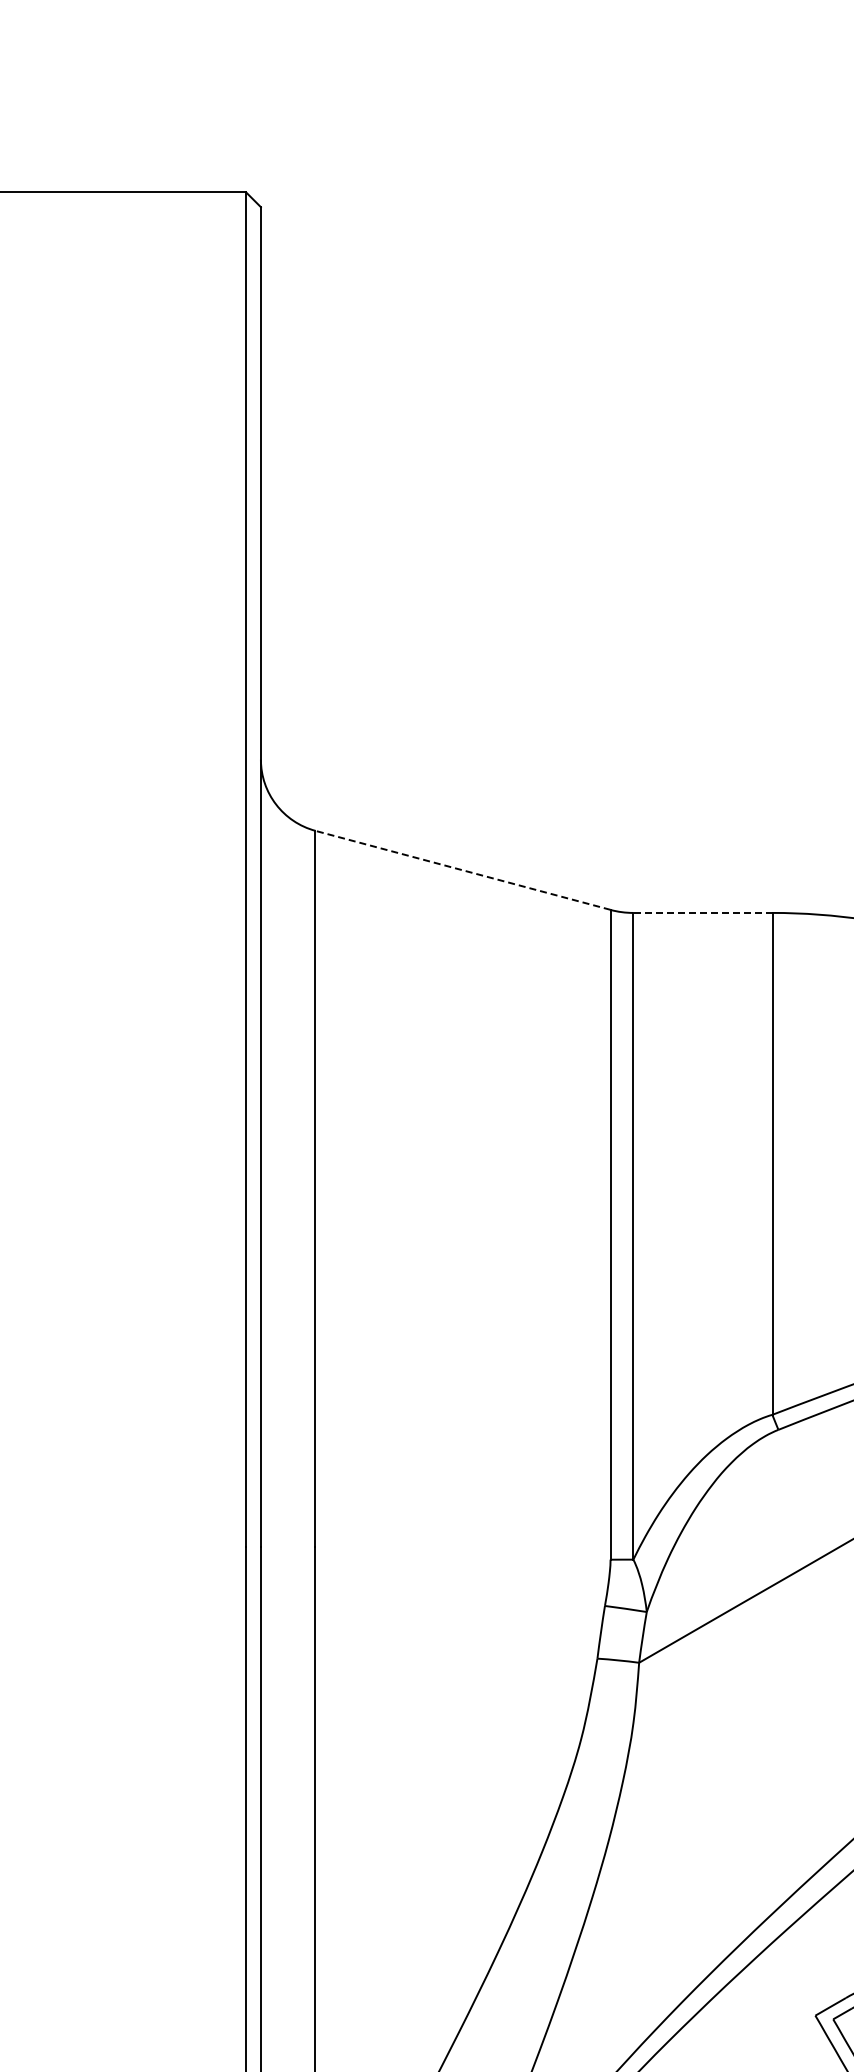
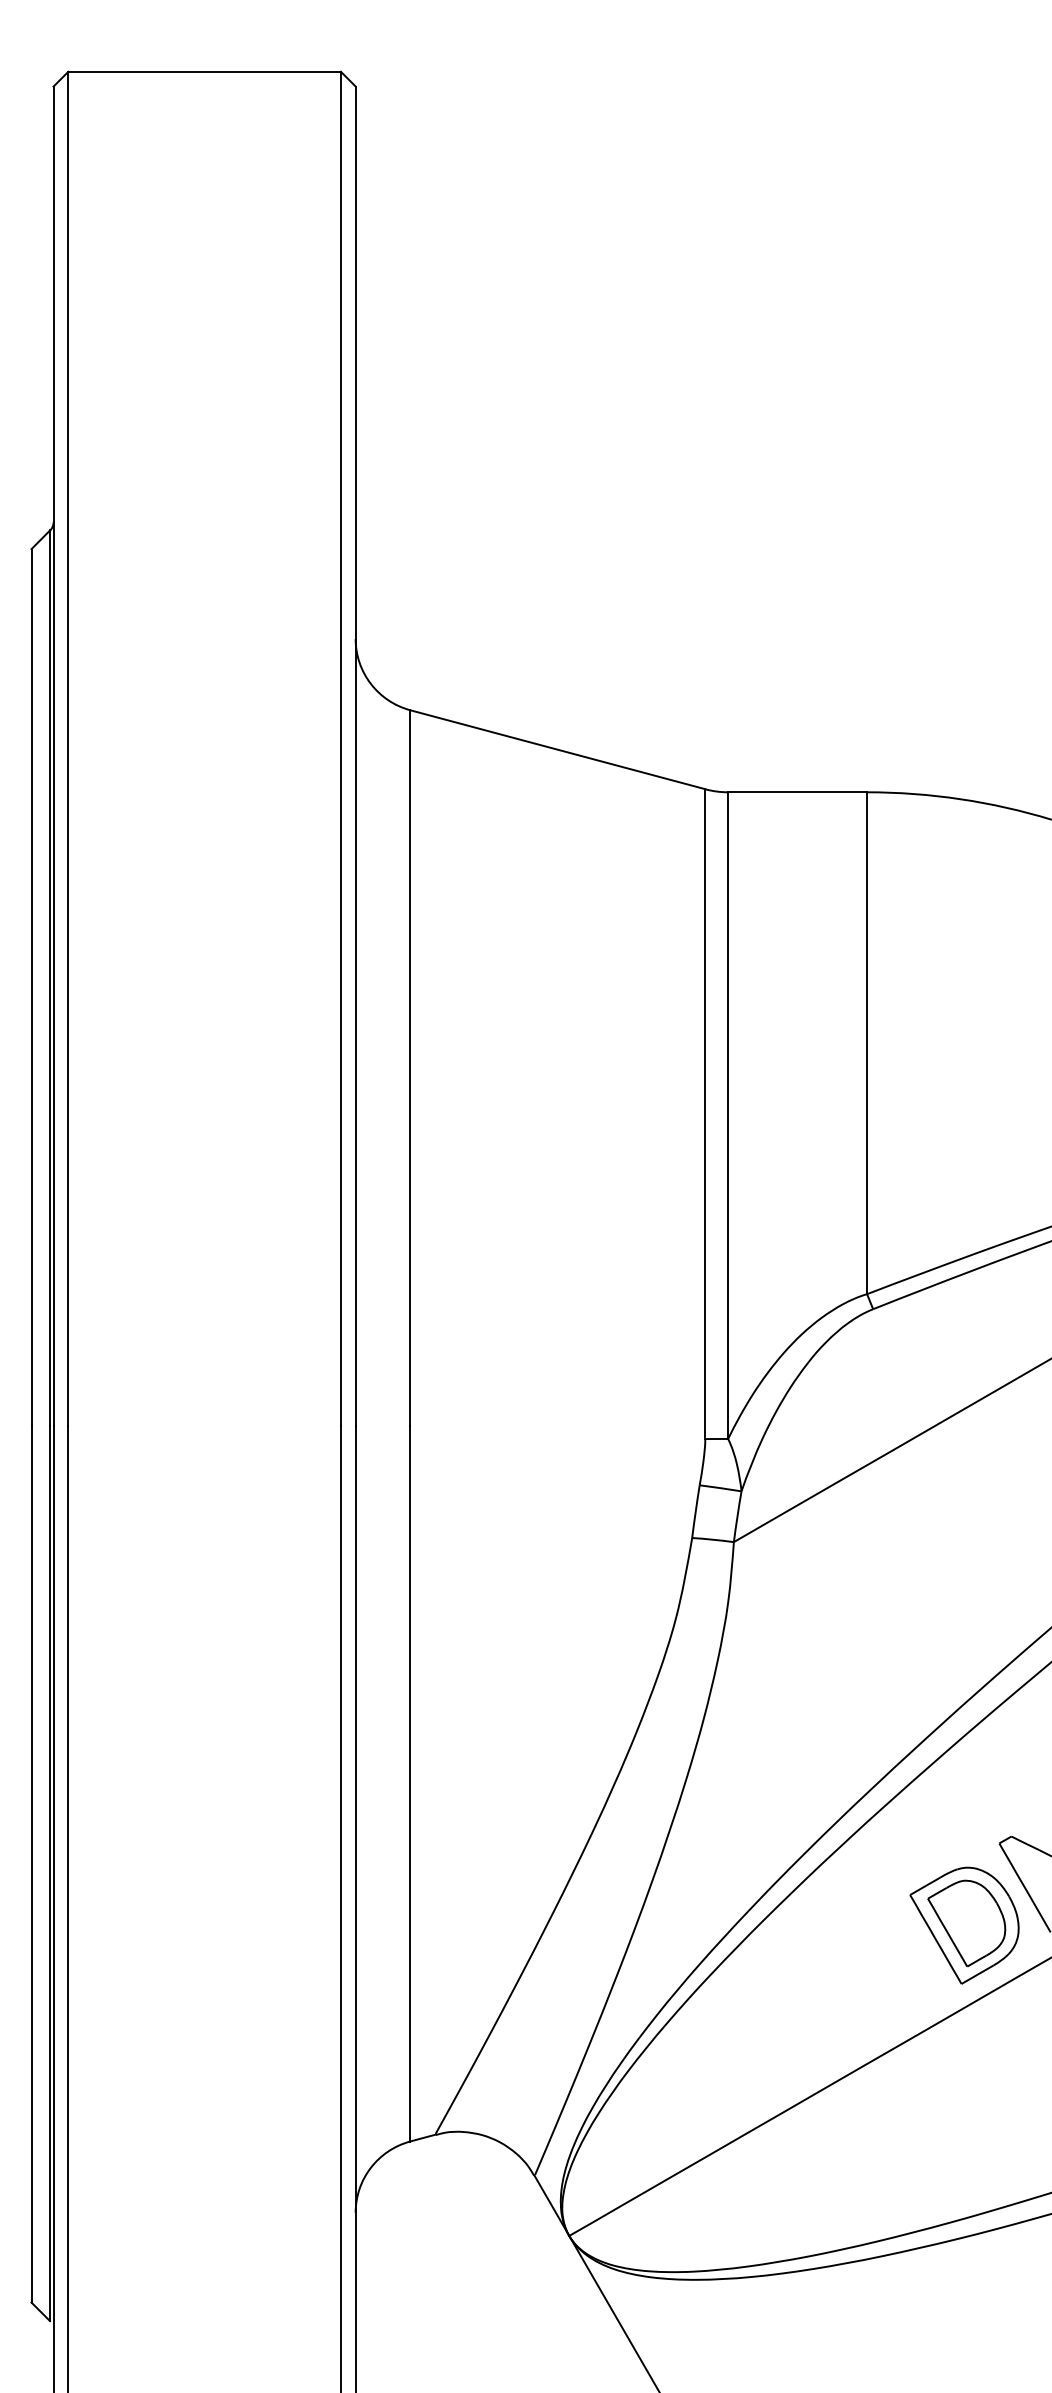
line: (462, 870) -> (557, 749), dashed -> solid
line: (702, 913) -> (797, 792), dashed -> solid

